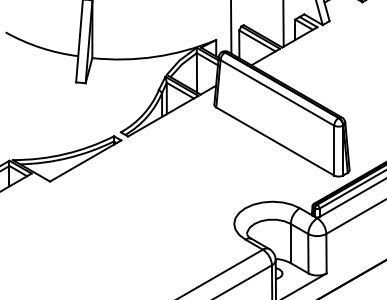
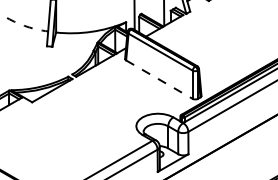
arc: (41, 47) -> (27, 26), solid -> dashed
line: (275, 141) -> (159, 79), solid -> dashed

